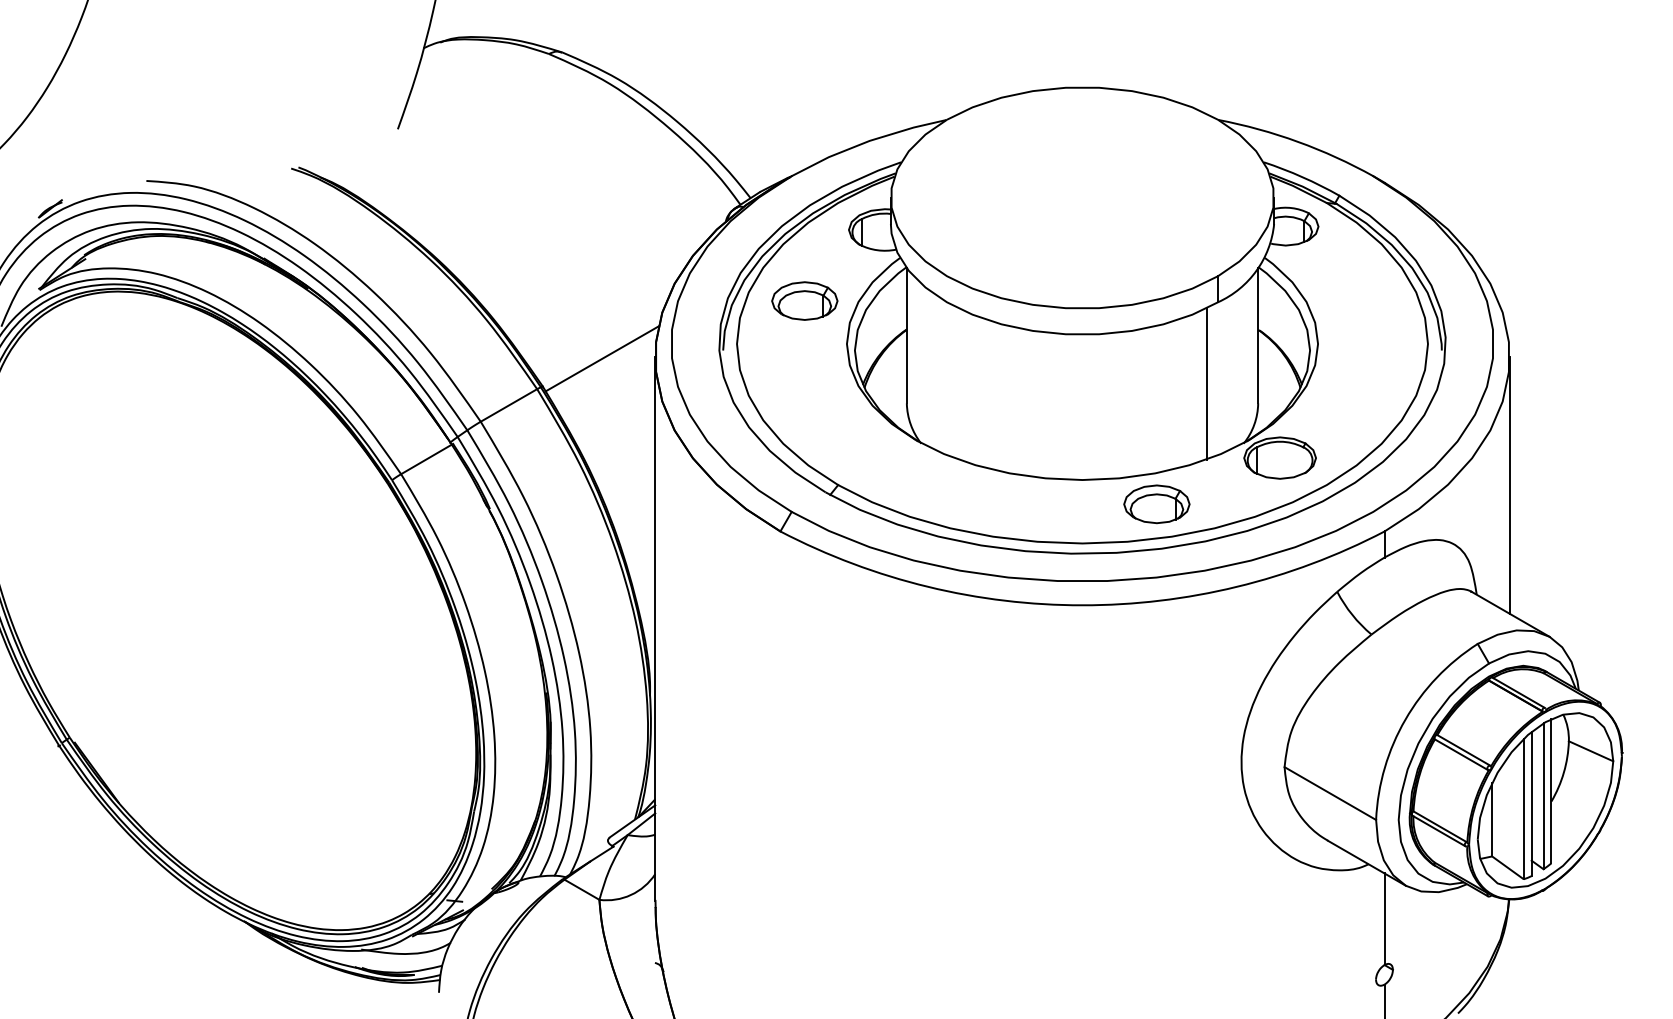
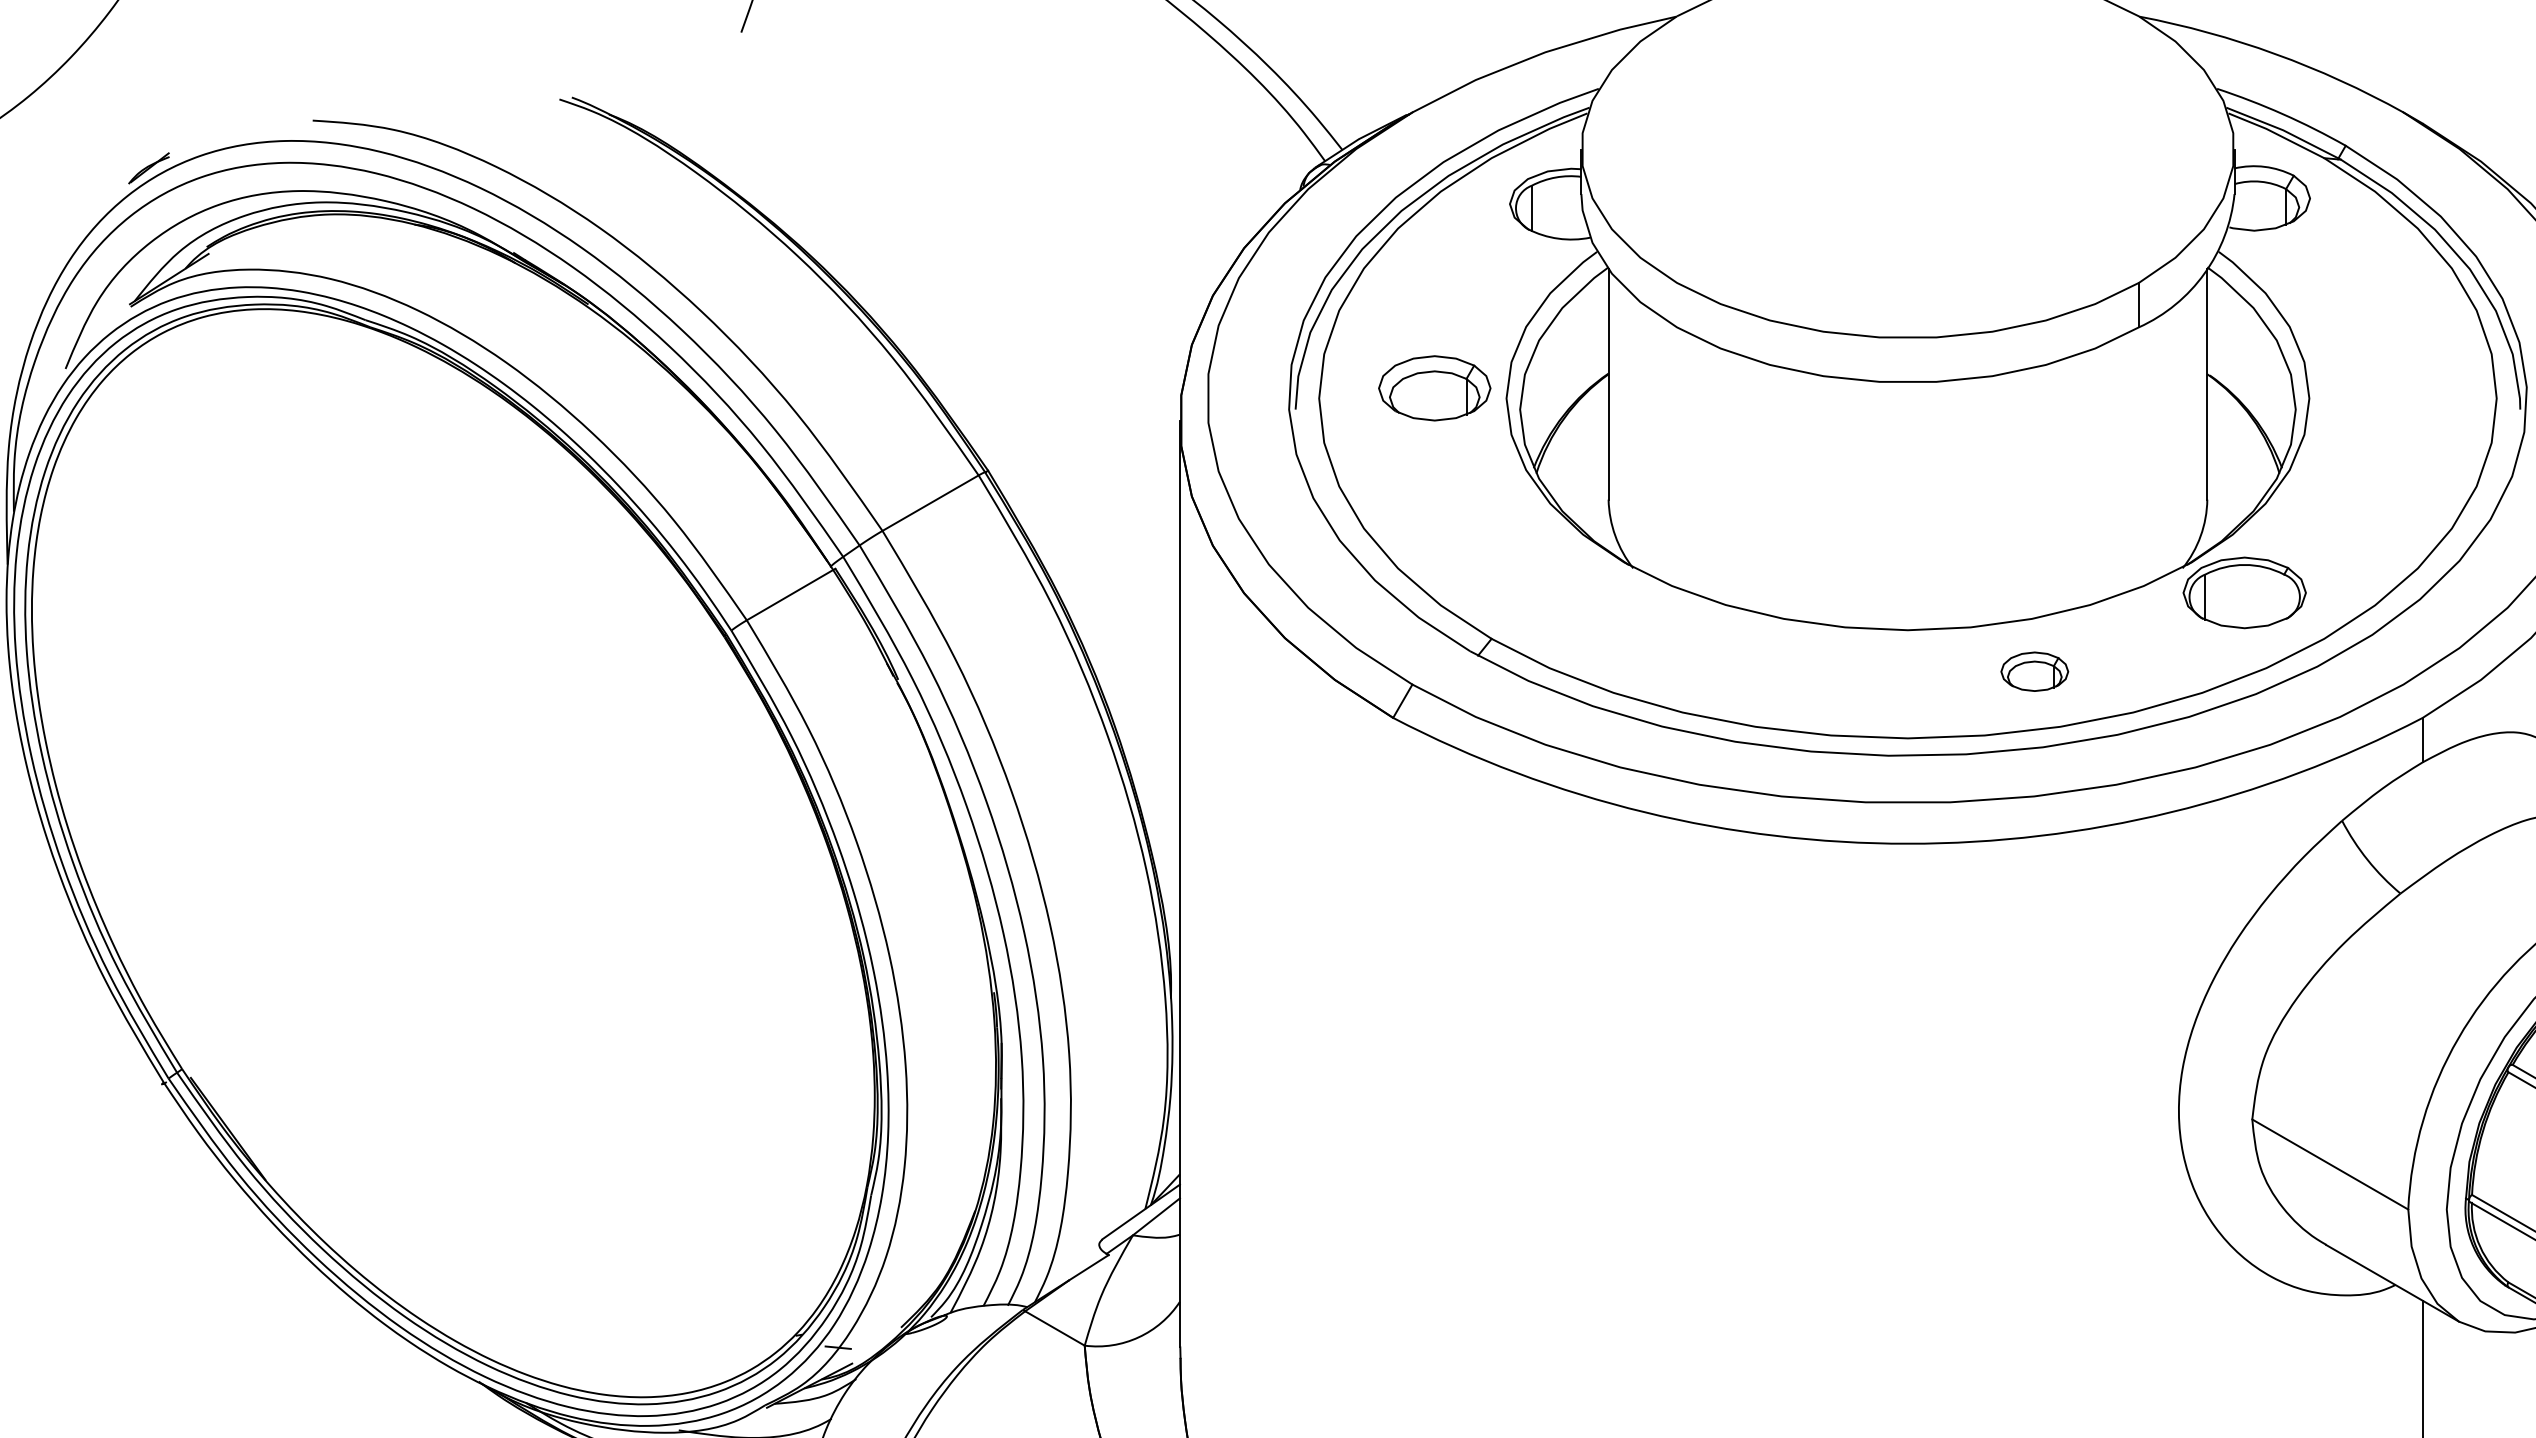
part: (804, 300) -> (1434, 387), moved
line: (601, 358) -> (1088, 423), removed
line: (1206, 383) -> (2119, 465), removed
part: (1156, 504) -> (2034, 671), size x0.6

